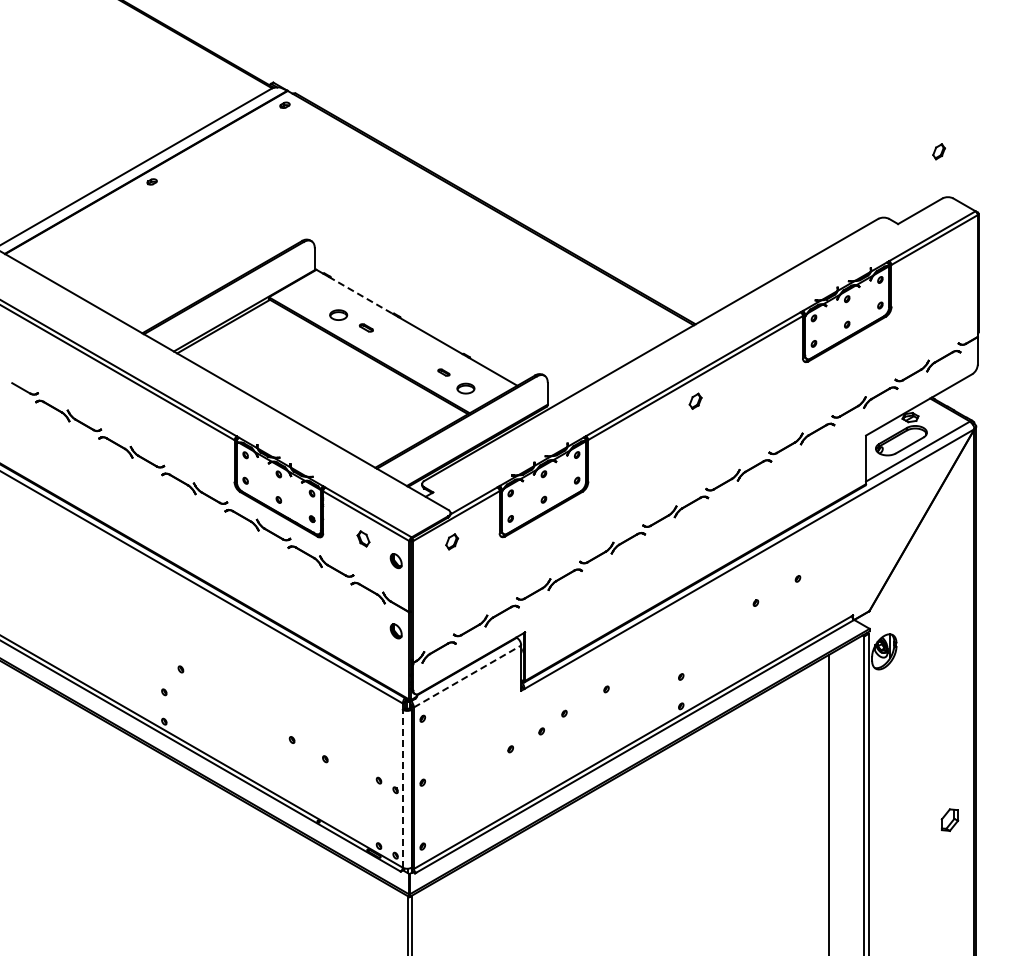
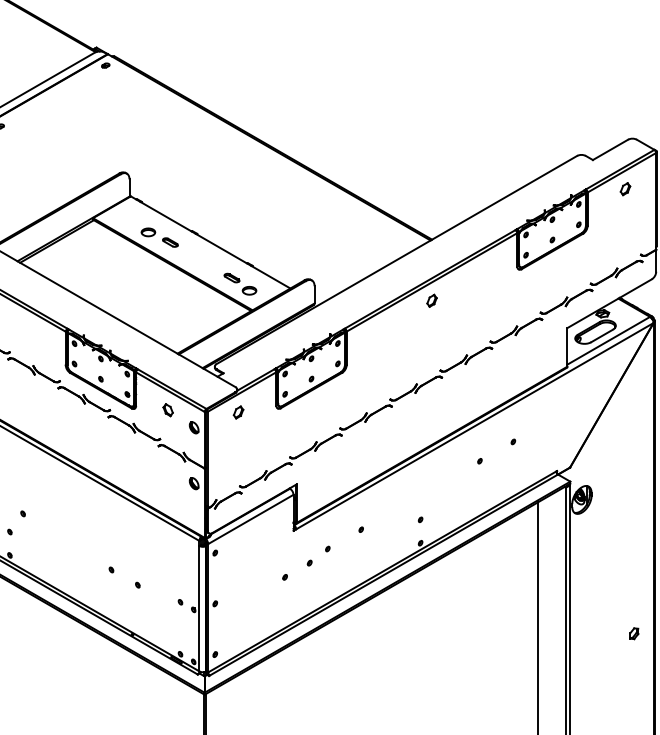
part: (938, 151) -> (625, 188), moved
line: (361, 295) -> (166, 216), dashed -> solid
part: (366, 327) -> (170, 242), size x1.43
part: (443, 372) -> (231, 277), size x1.67
line: (467, 676) -> (250, 519), dashed -> solid
line: (402, 788) -> (199, 608), dashed -> solid
part: (950, 820) -> (634, 633), size x0.62

